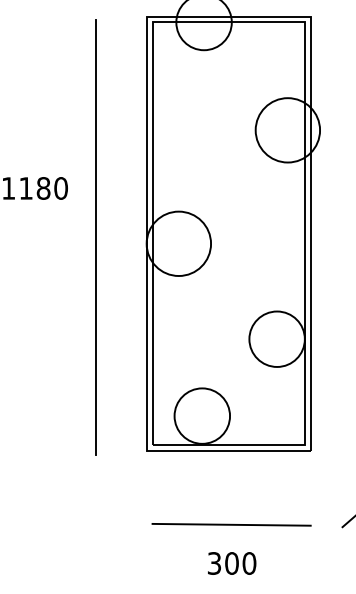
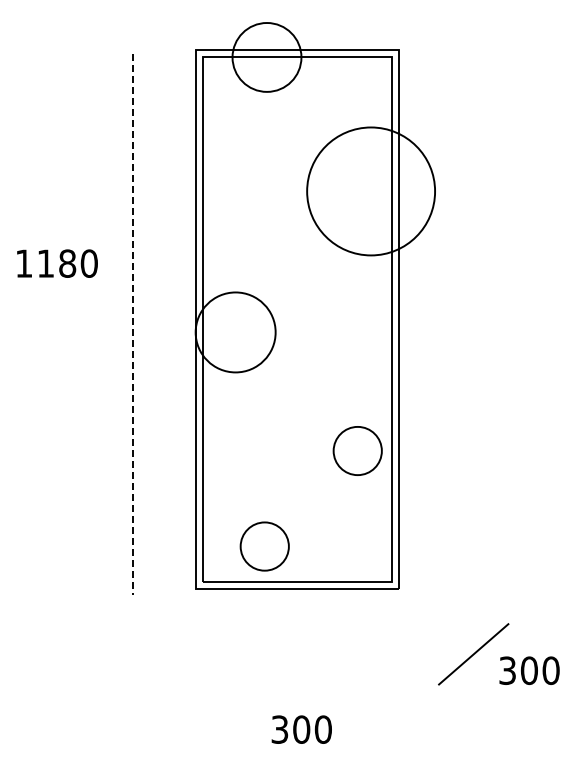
circle: (288, 130) -> (371, 191), size x1.6
line: (95, 238) -> (132, 325), solid -> dashed
circle: (276, 338) -> (357, 450), size x0.7
circle: (202, 416) -> (264, 546), size x0.7
line: (231, 524) -> (301, 681), removed

